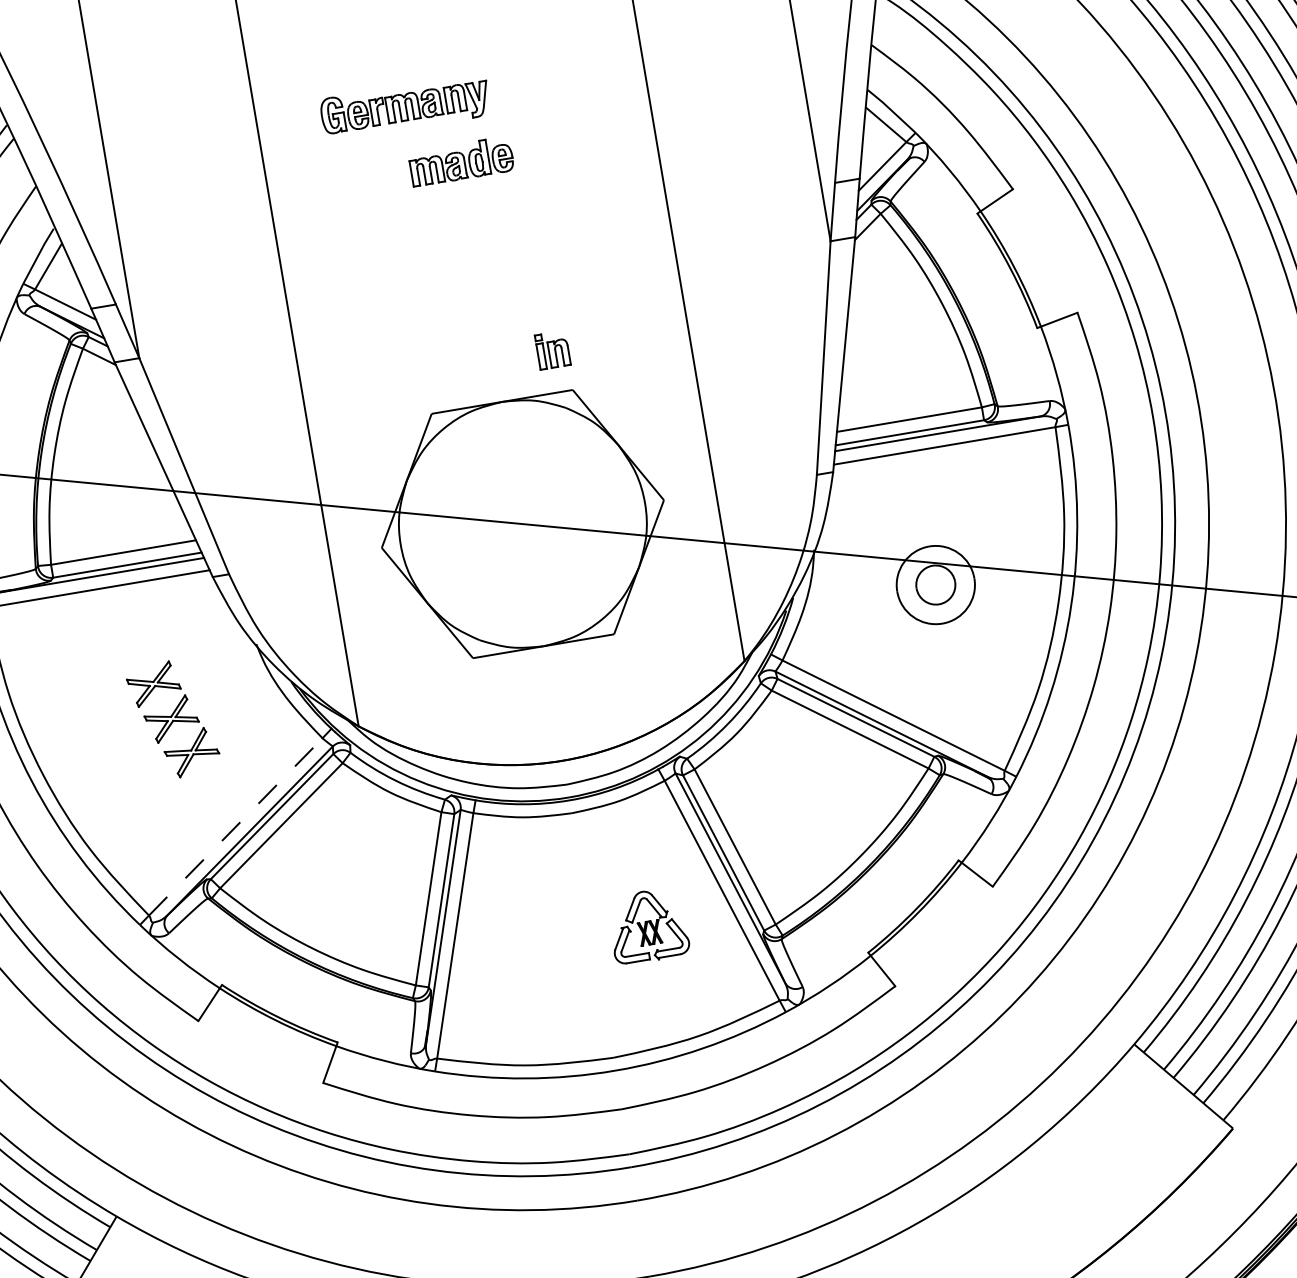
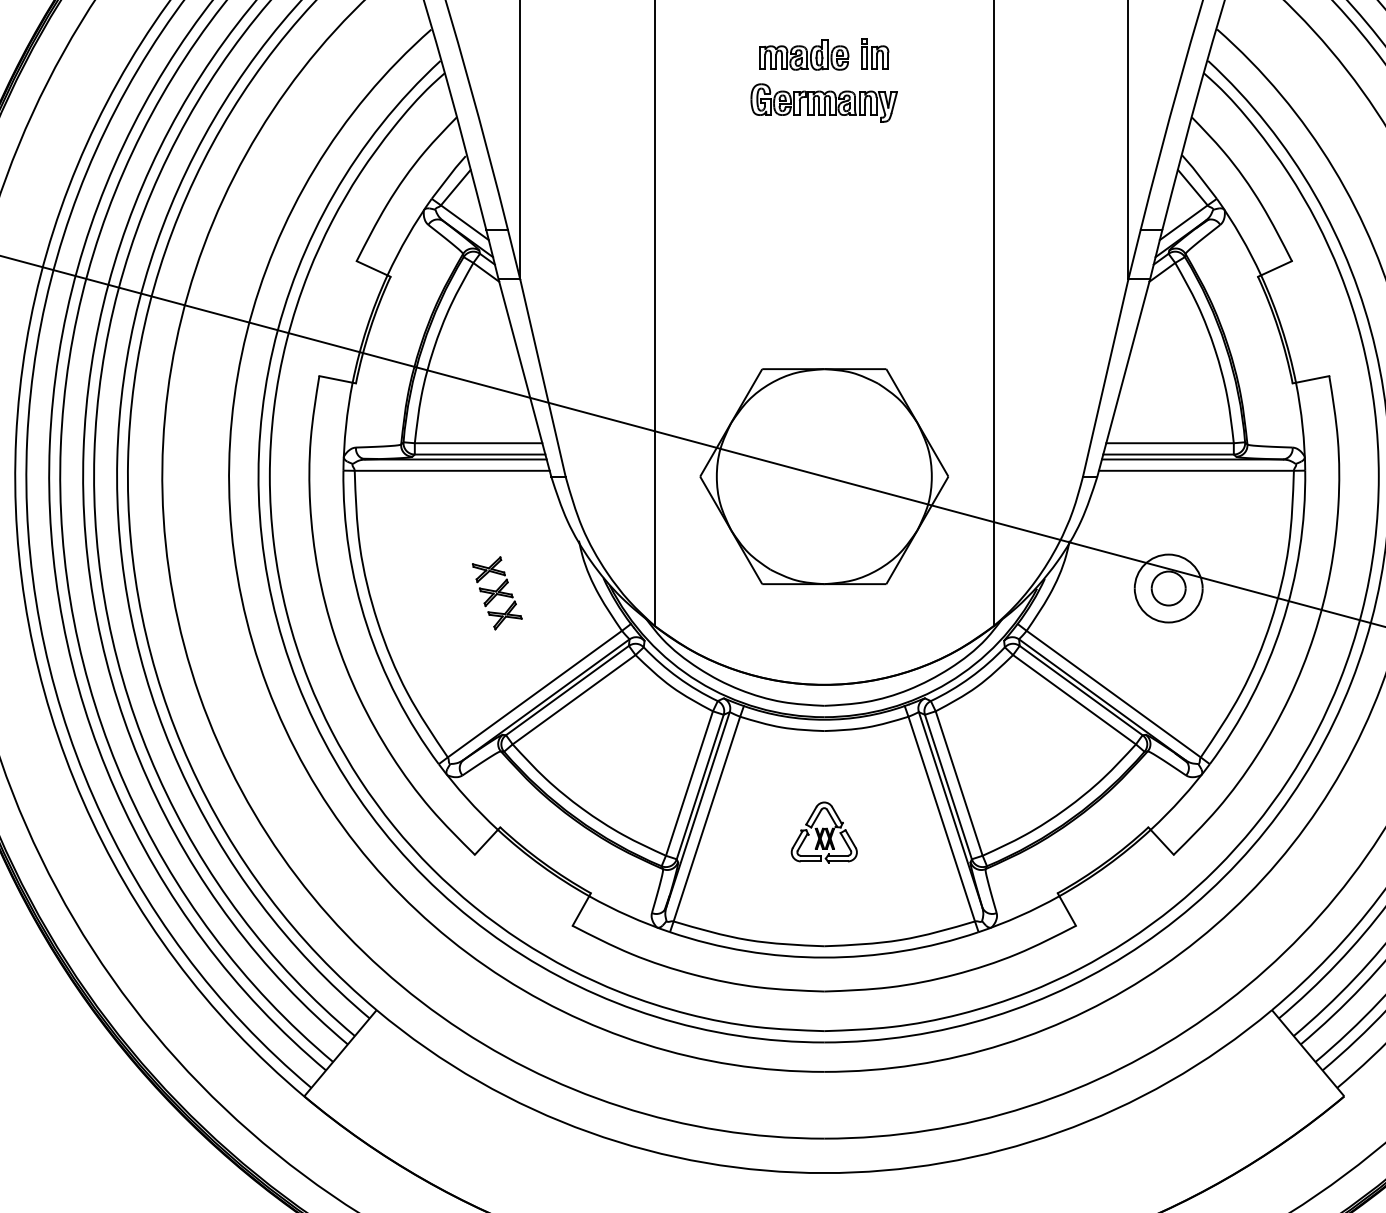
part: (404, 106) -> (823, 102), moved
part: (461, 161) -> (804, 54), moved
part: (553, 349) -> (875, 53), moved
part: (173, 719) -> (497, 593), size x0.71
line: (235, 827) -> (534, 694), dashed -> solid
part: (647, 926) -> (823, 832), moved

